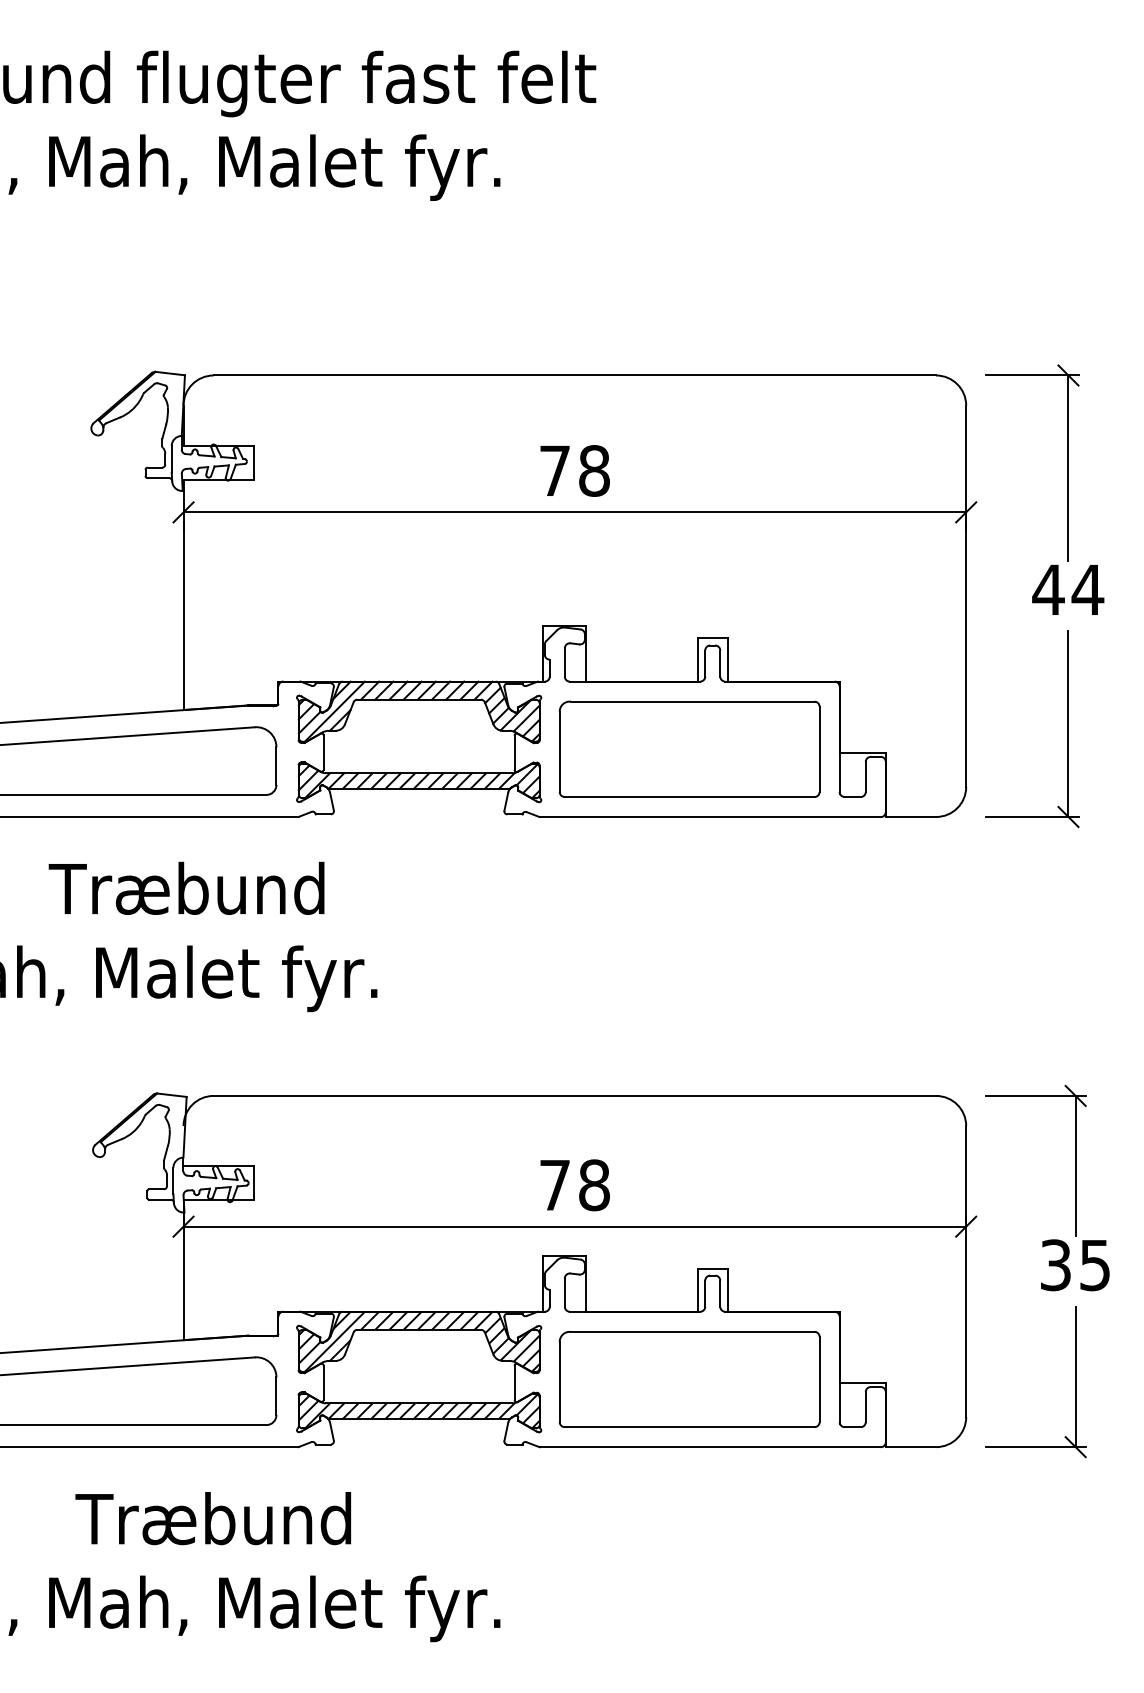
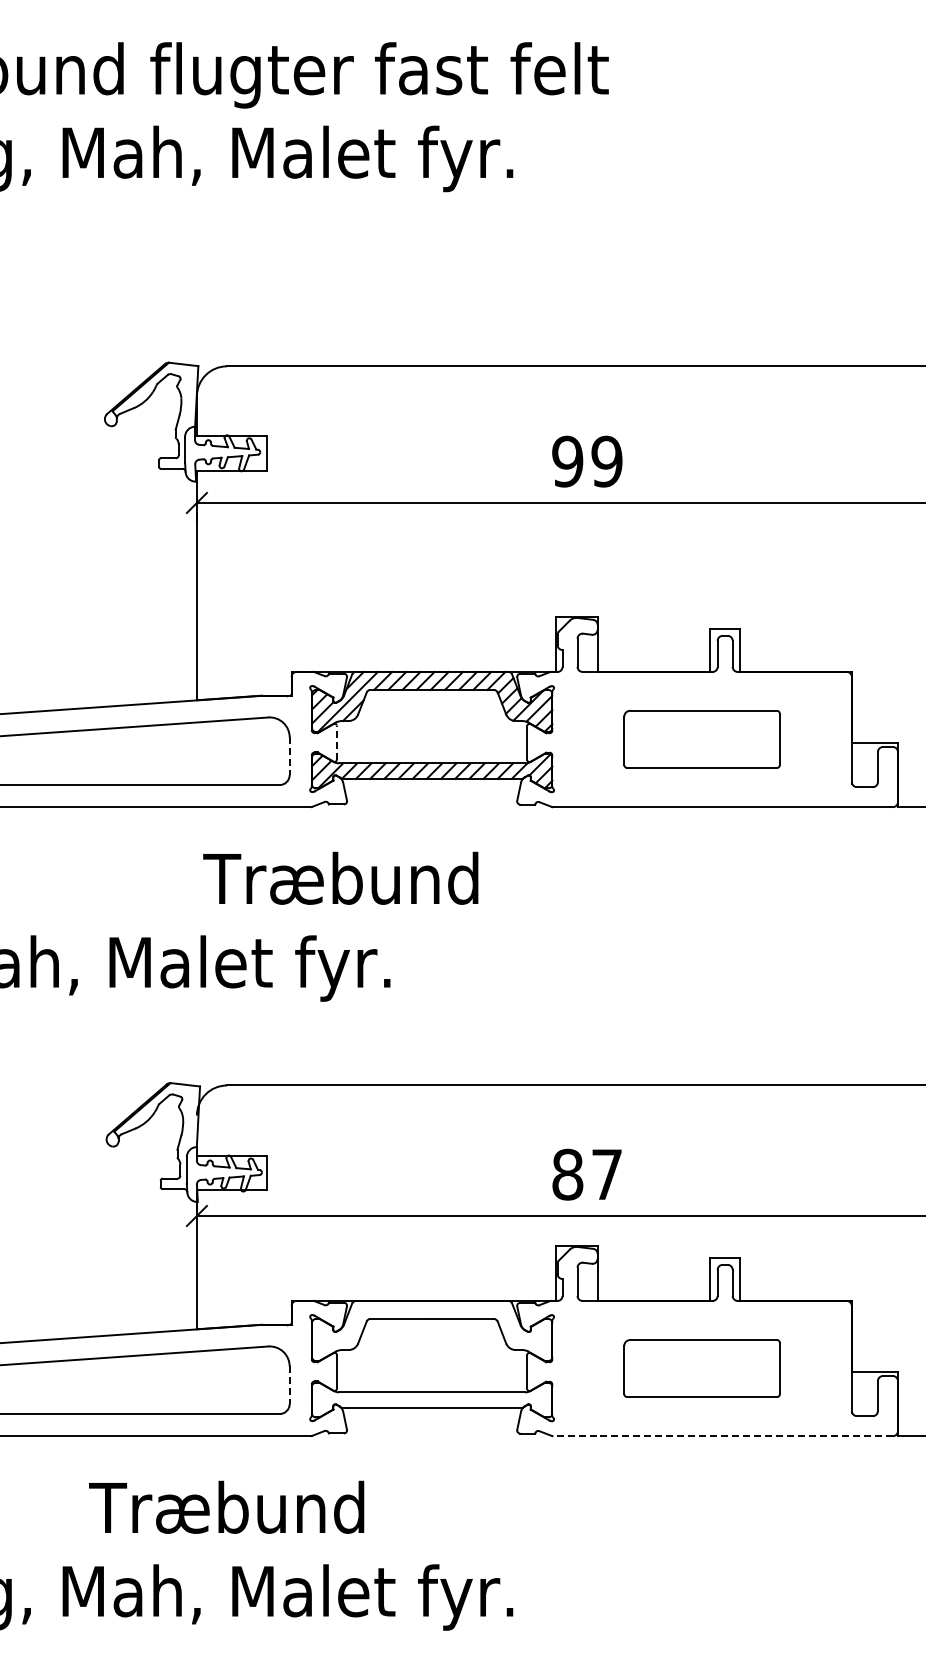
text: (574, 470) -> (587, 461), 78 -> 99
part: (689, 748) -> (701, 738), size x0.6
line: (323, 752) -> (336, 742), solid -> dashed
line: (276, 766) -> (289, 756), solid -> dashed
text: (186, 887) -> (340, 877), moved
text: (574, 1185) -> (587, 1174), 78 -> 87
hatch: (418, 1341) -> (431, 1330), removed
part: (689, 1379) -> (701, 1368), size x0.6
line: (276, 1396) -> (289, 1385), solid -> dashed
hatch: (418, 1411) -> (431, 1400), removed
line: (710, 1447) -> (722, 1436), solid -> dashed

